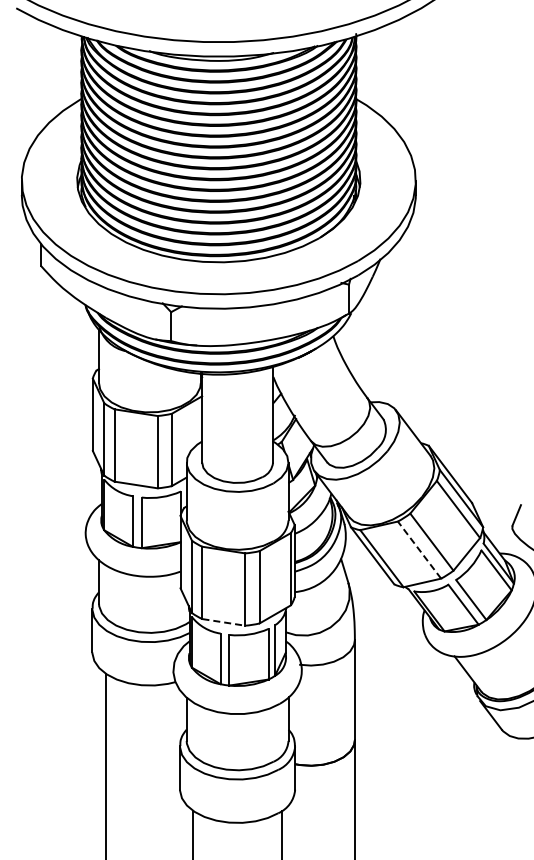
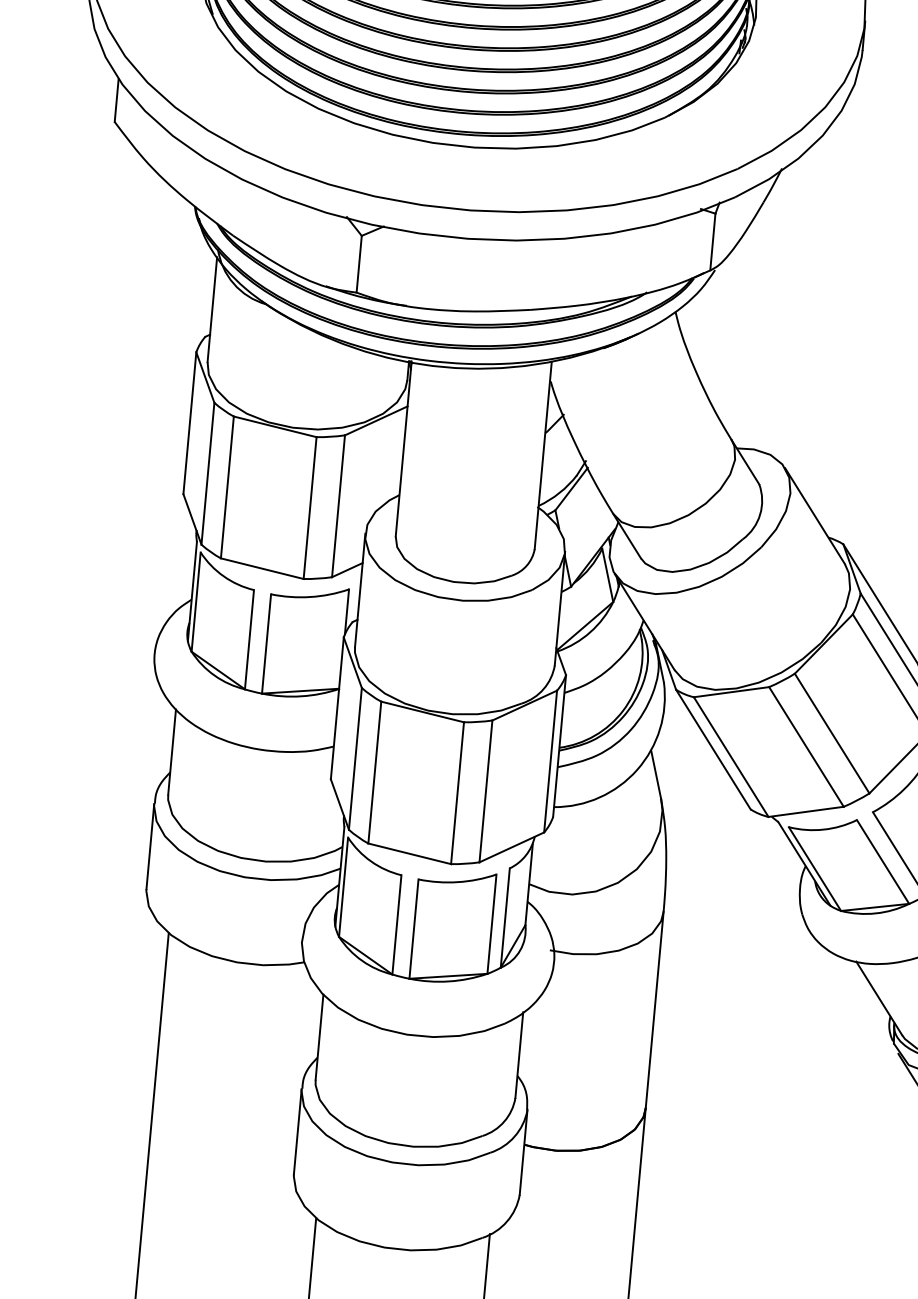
line: (419, 550) -> (806, 747), dashed -> solid
line: (223, 622) -> (409, 853), dashed -> solid

